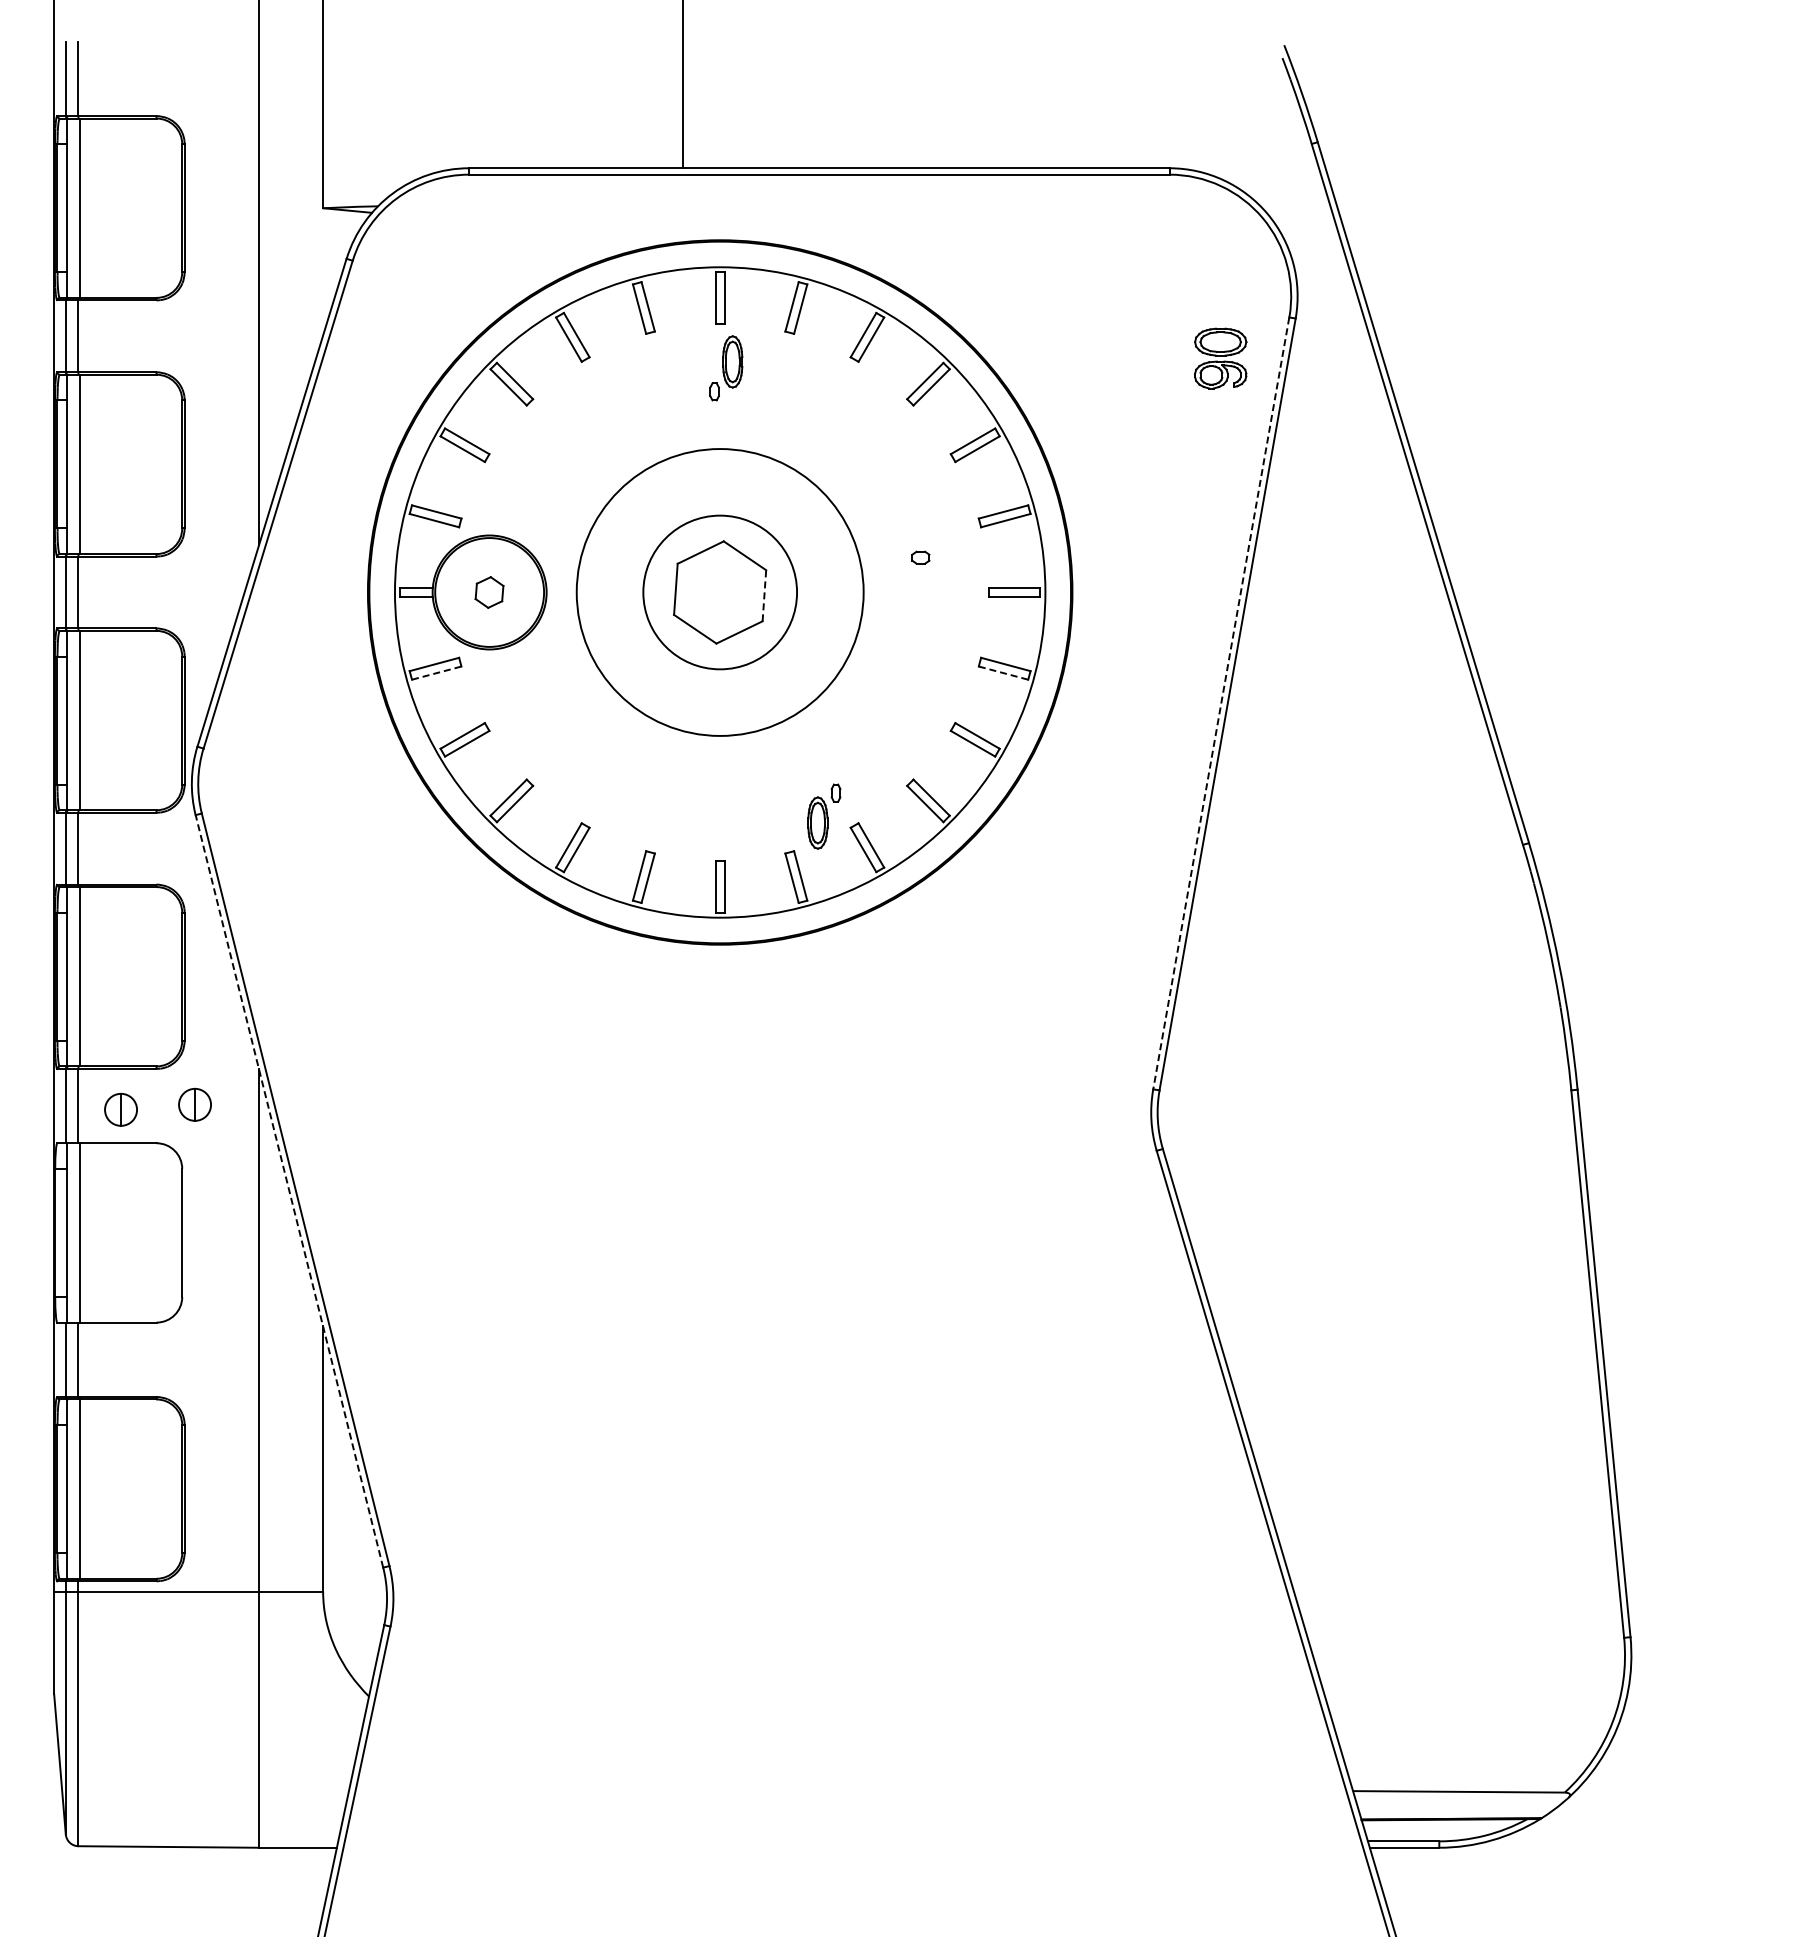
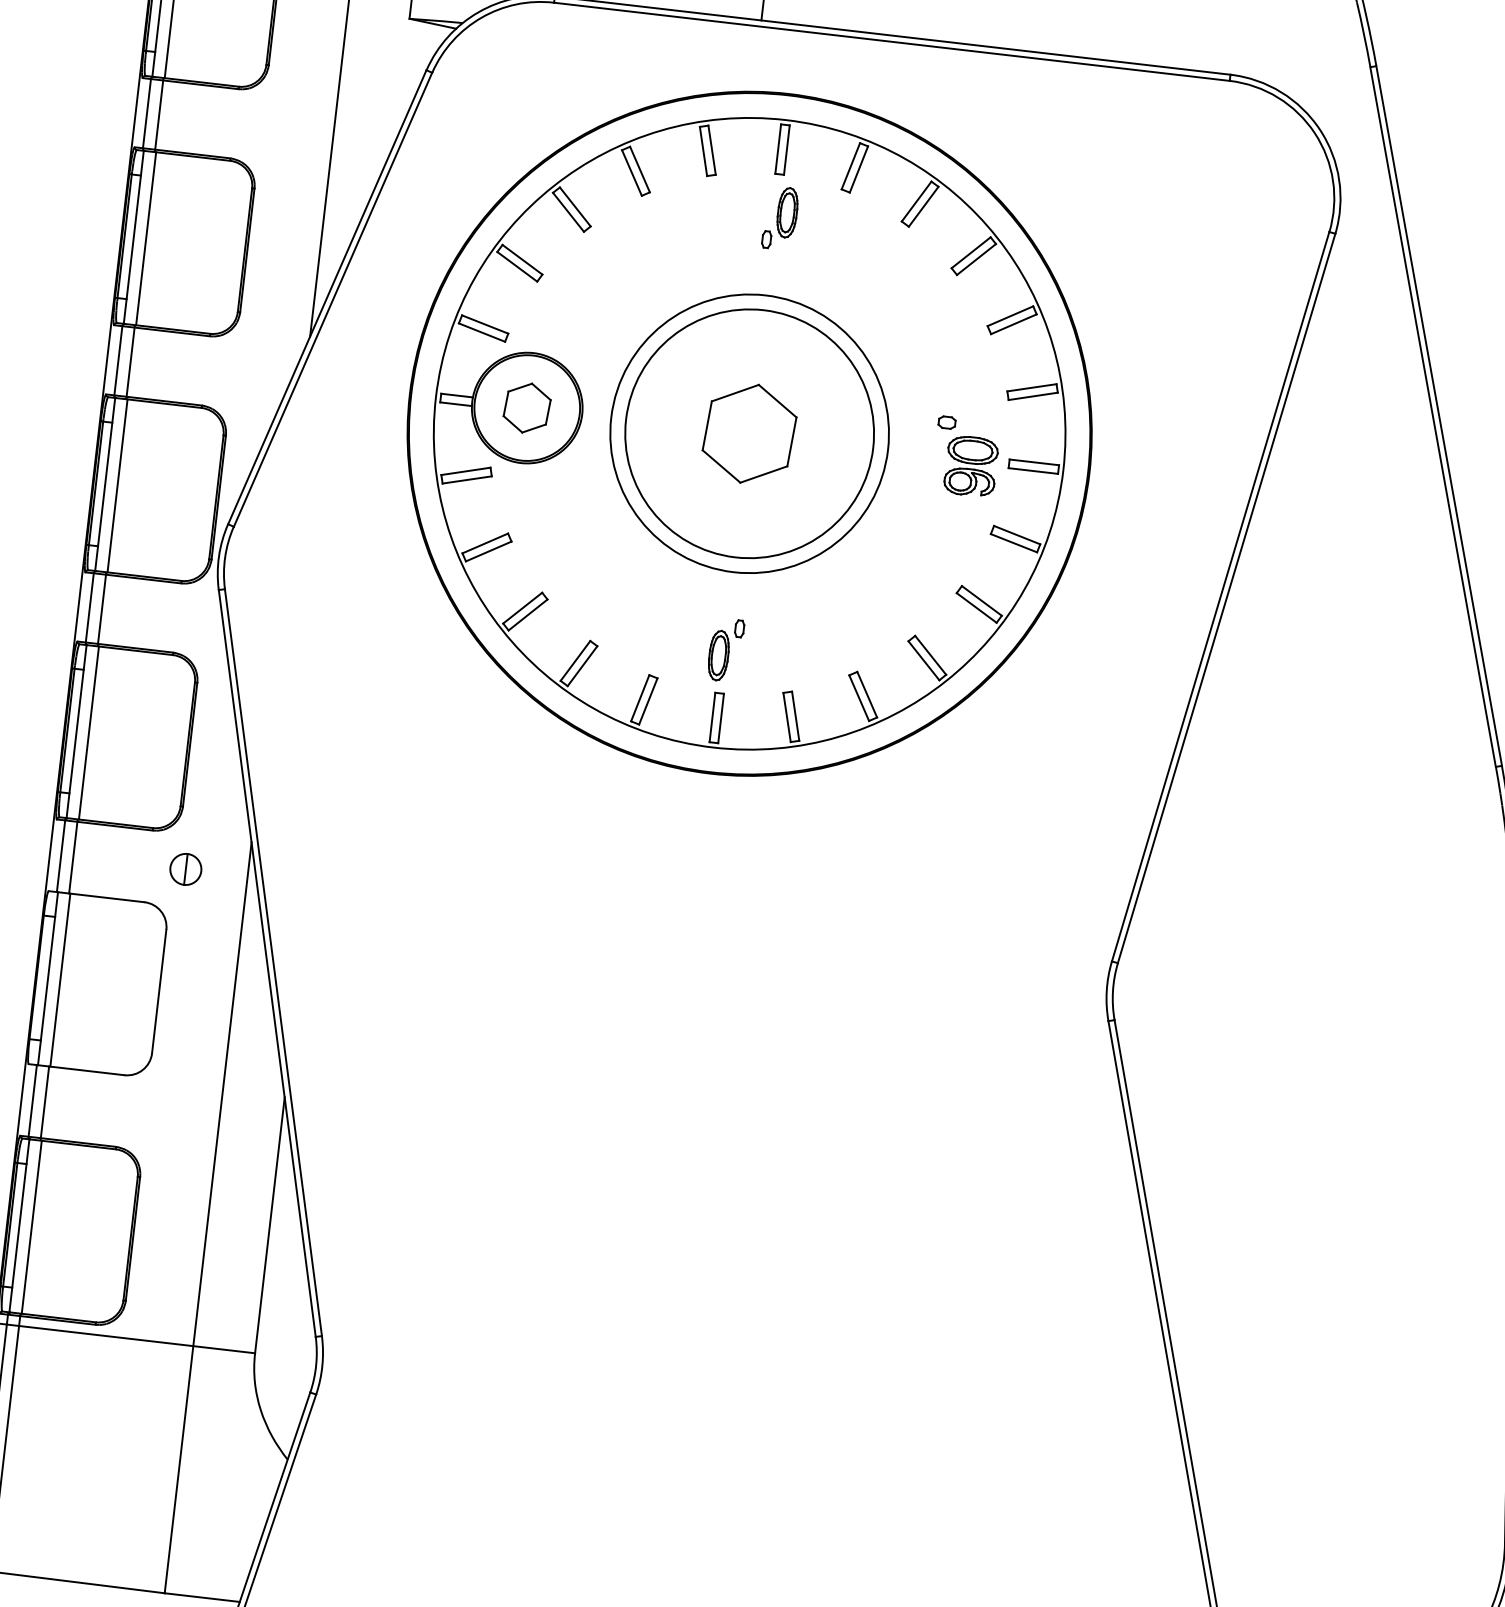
part: (1220, 358) -> (971, 466), moved
part: (489, 592) -> (527, 408), size x1.67
circle: (720, 592) -> (749, 433), size x1.67
line: (764, 595) -> (792, 441), dashed -> solid
line: (436, 673) -> (466, 480), dashed -> solid
line: (1003, 673) -> (1013, 543), dashed -> solid
line: (1221, 703) -> (1220, 596), dashed -> solid
part: (824, 816) -> (725, 650), moved
part: (120, 1109) -> (113, 865), removed
line: (289, 1191) -> (267, 963), dashed -> solid

